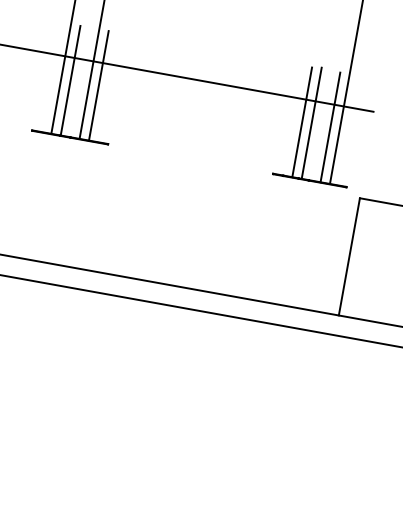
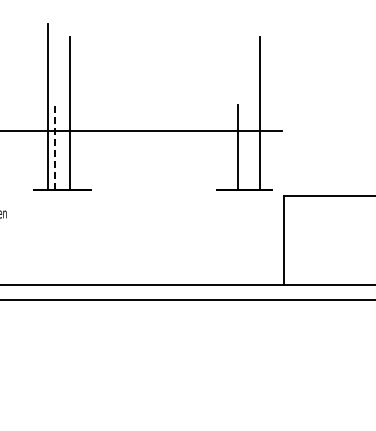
line: (70, 81) -> (55, 148), solid -> dashed
line: (98, 85) -> (76, 147), removed
line: (302, 121) -> (231, 147), removed
line: (330, 126) -> (252, 147), removed

